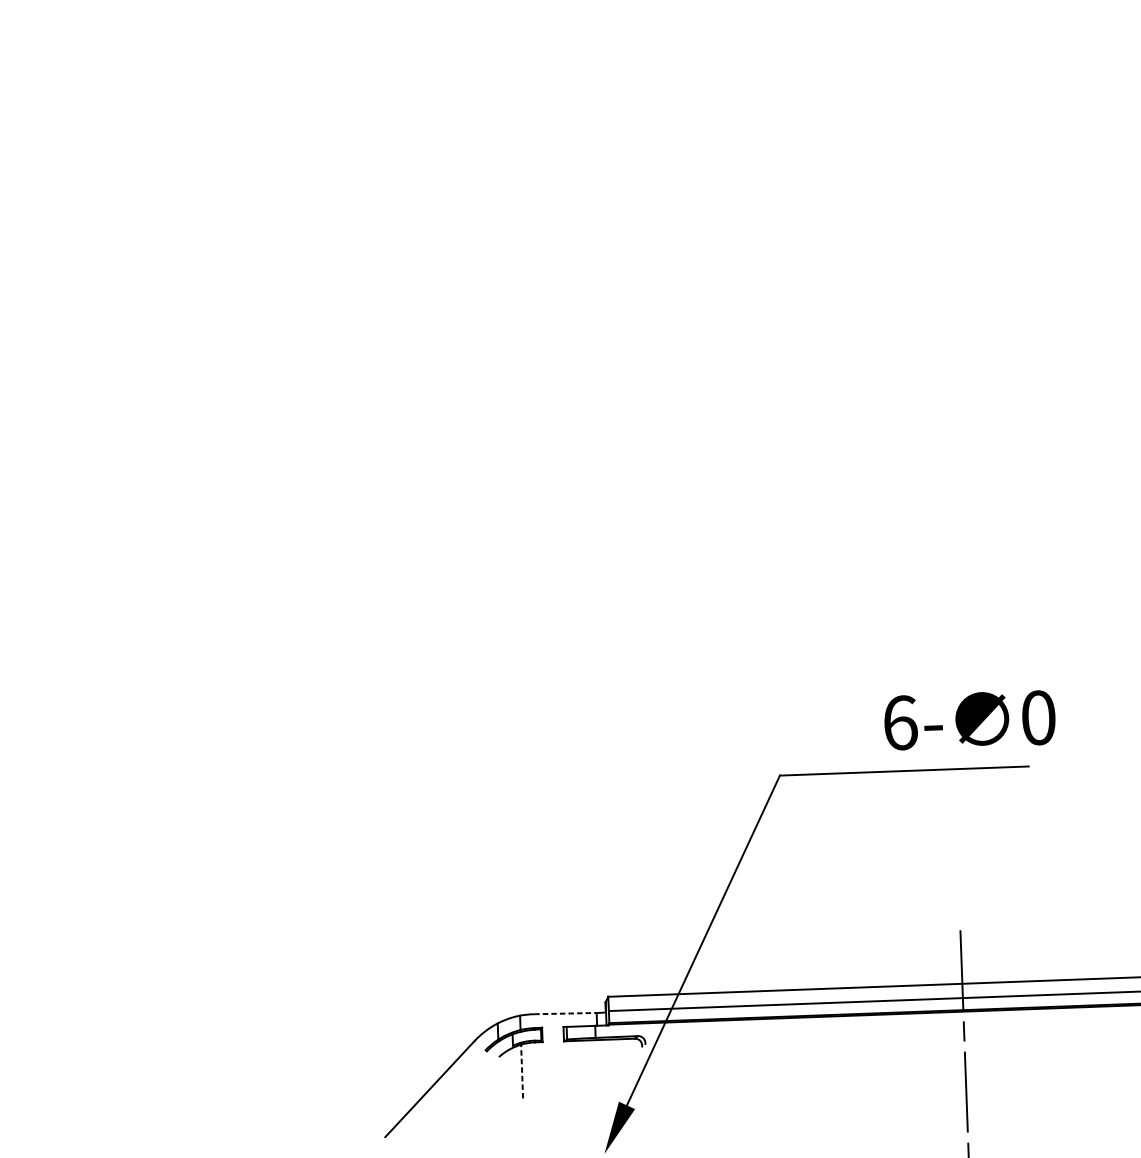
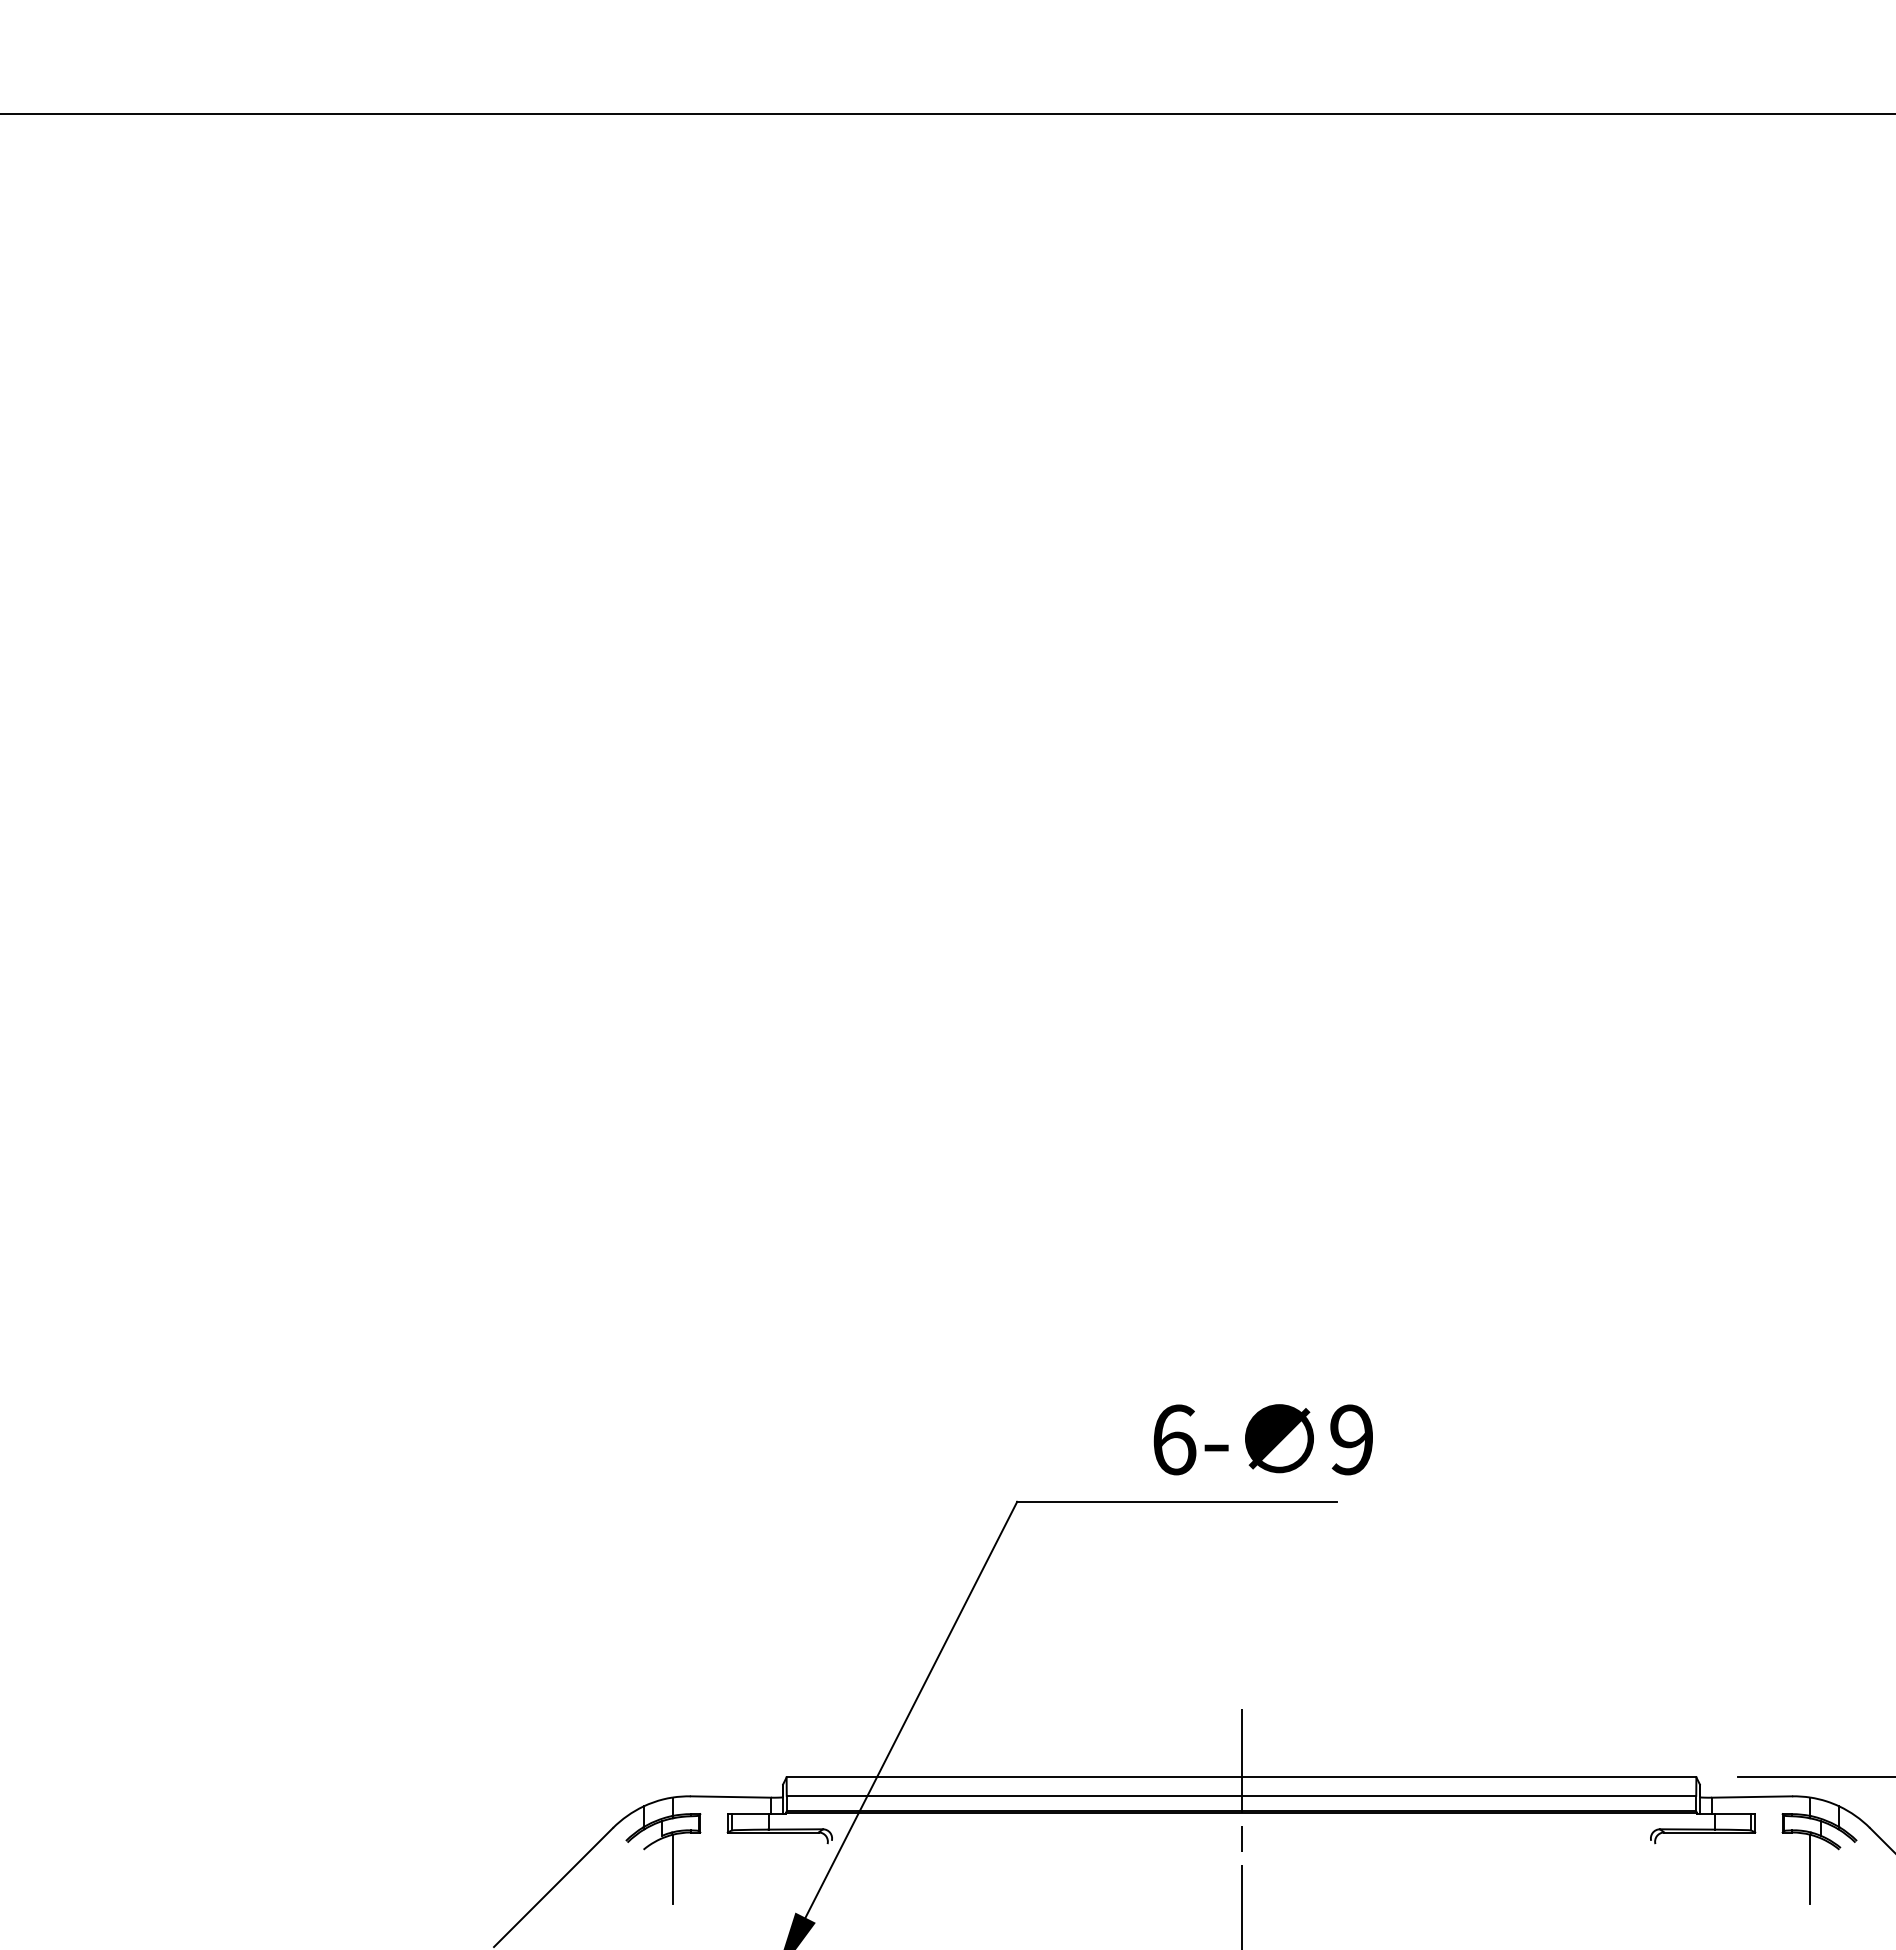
text: (1038, 717) -> (1351, 1439), 0 -> 9
line: (565, 1013) -> (731, 1797), dashed -> solid
line: (522, 1071) -> (672, 1869), dashed -> solid

